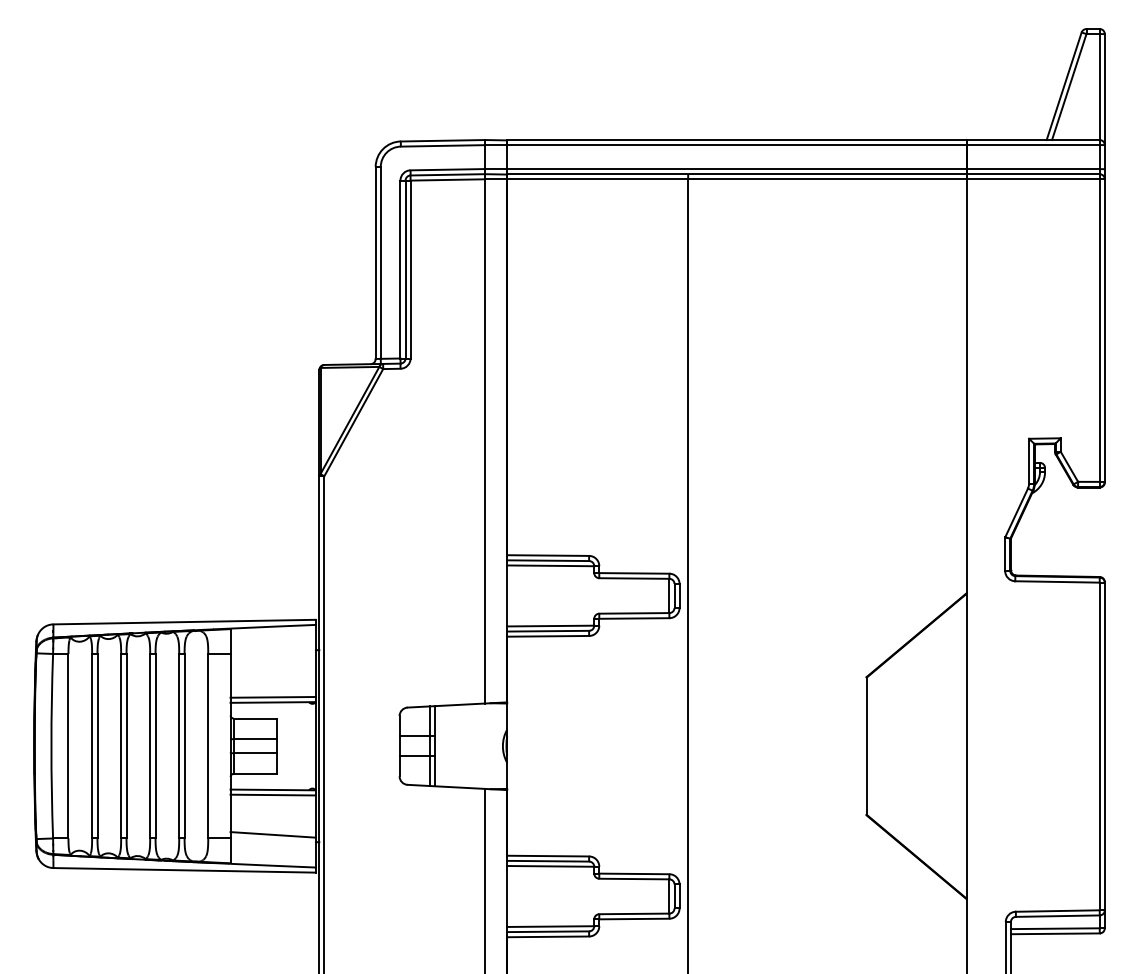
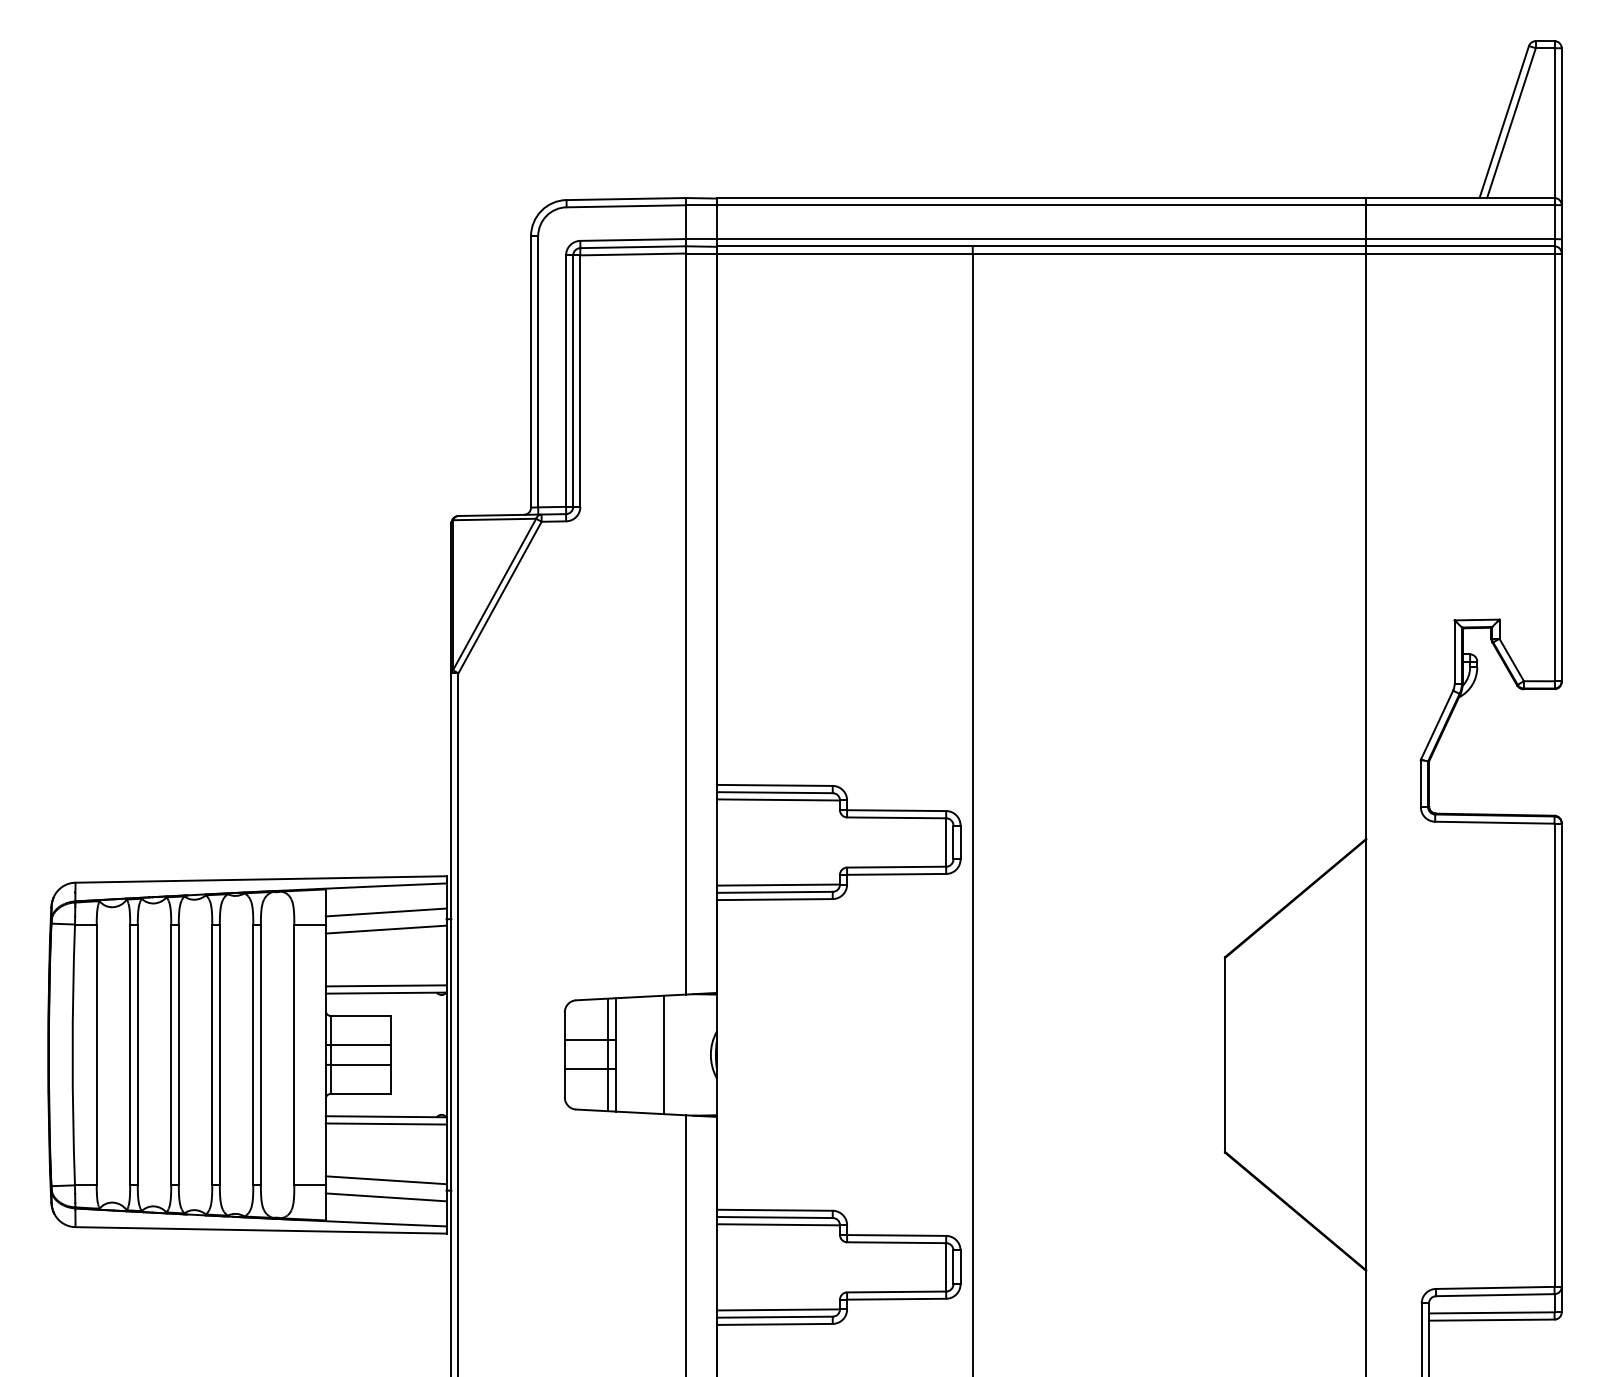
line: (272, 645) -> (385, 912), added
line: (272, 657) -> (385, 929), added
line: (469, 746) -> (663, 1055), added
line: (272, 846) -> (385, 1196), added

